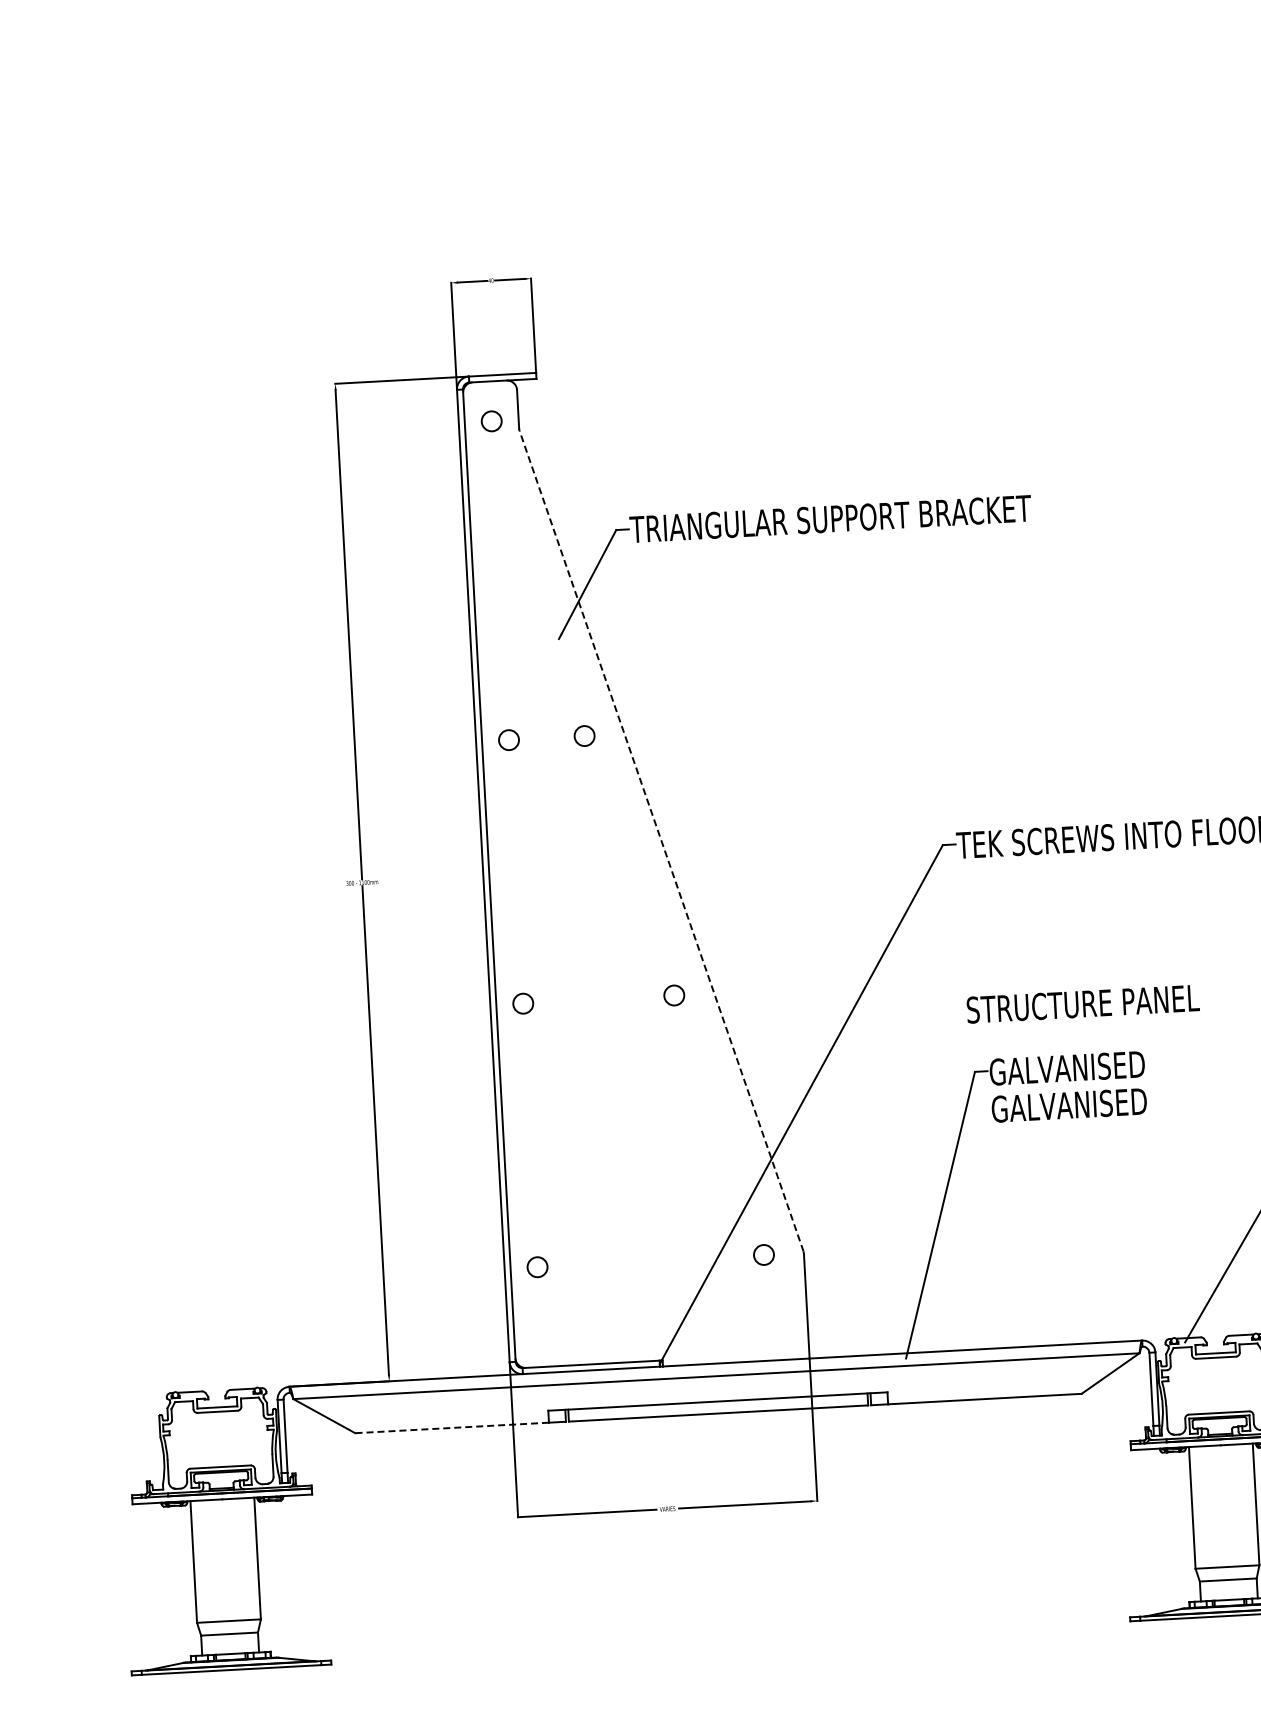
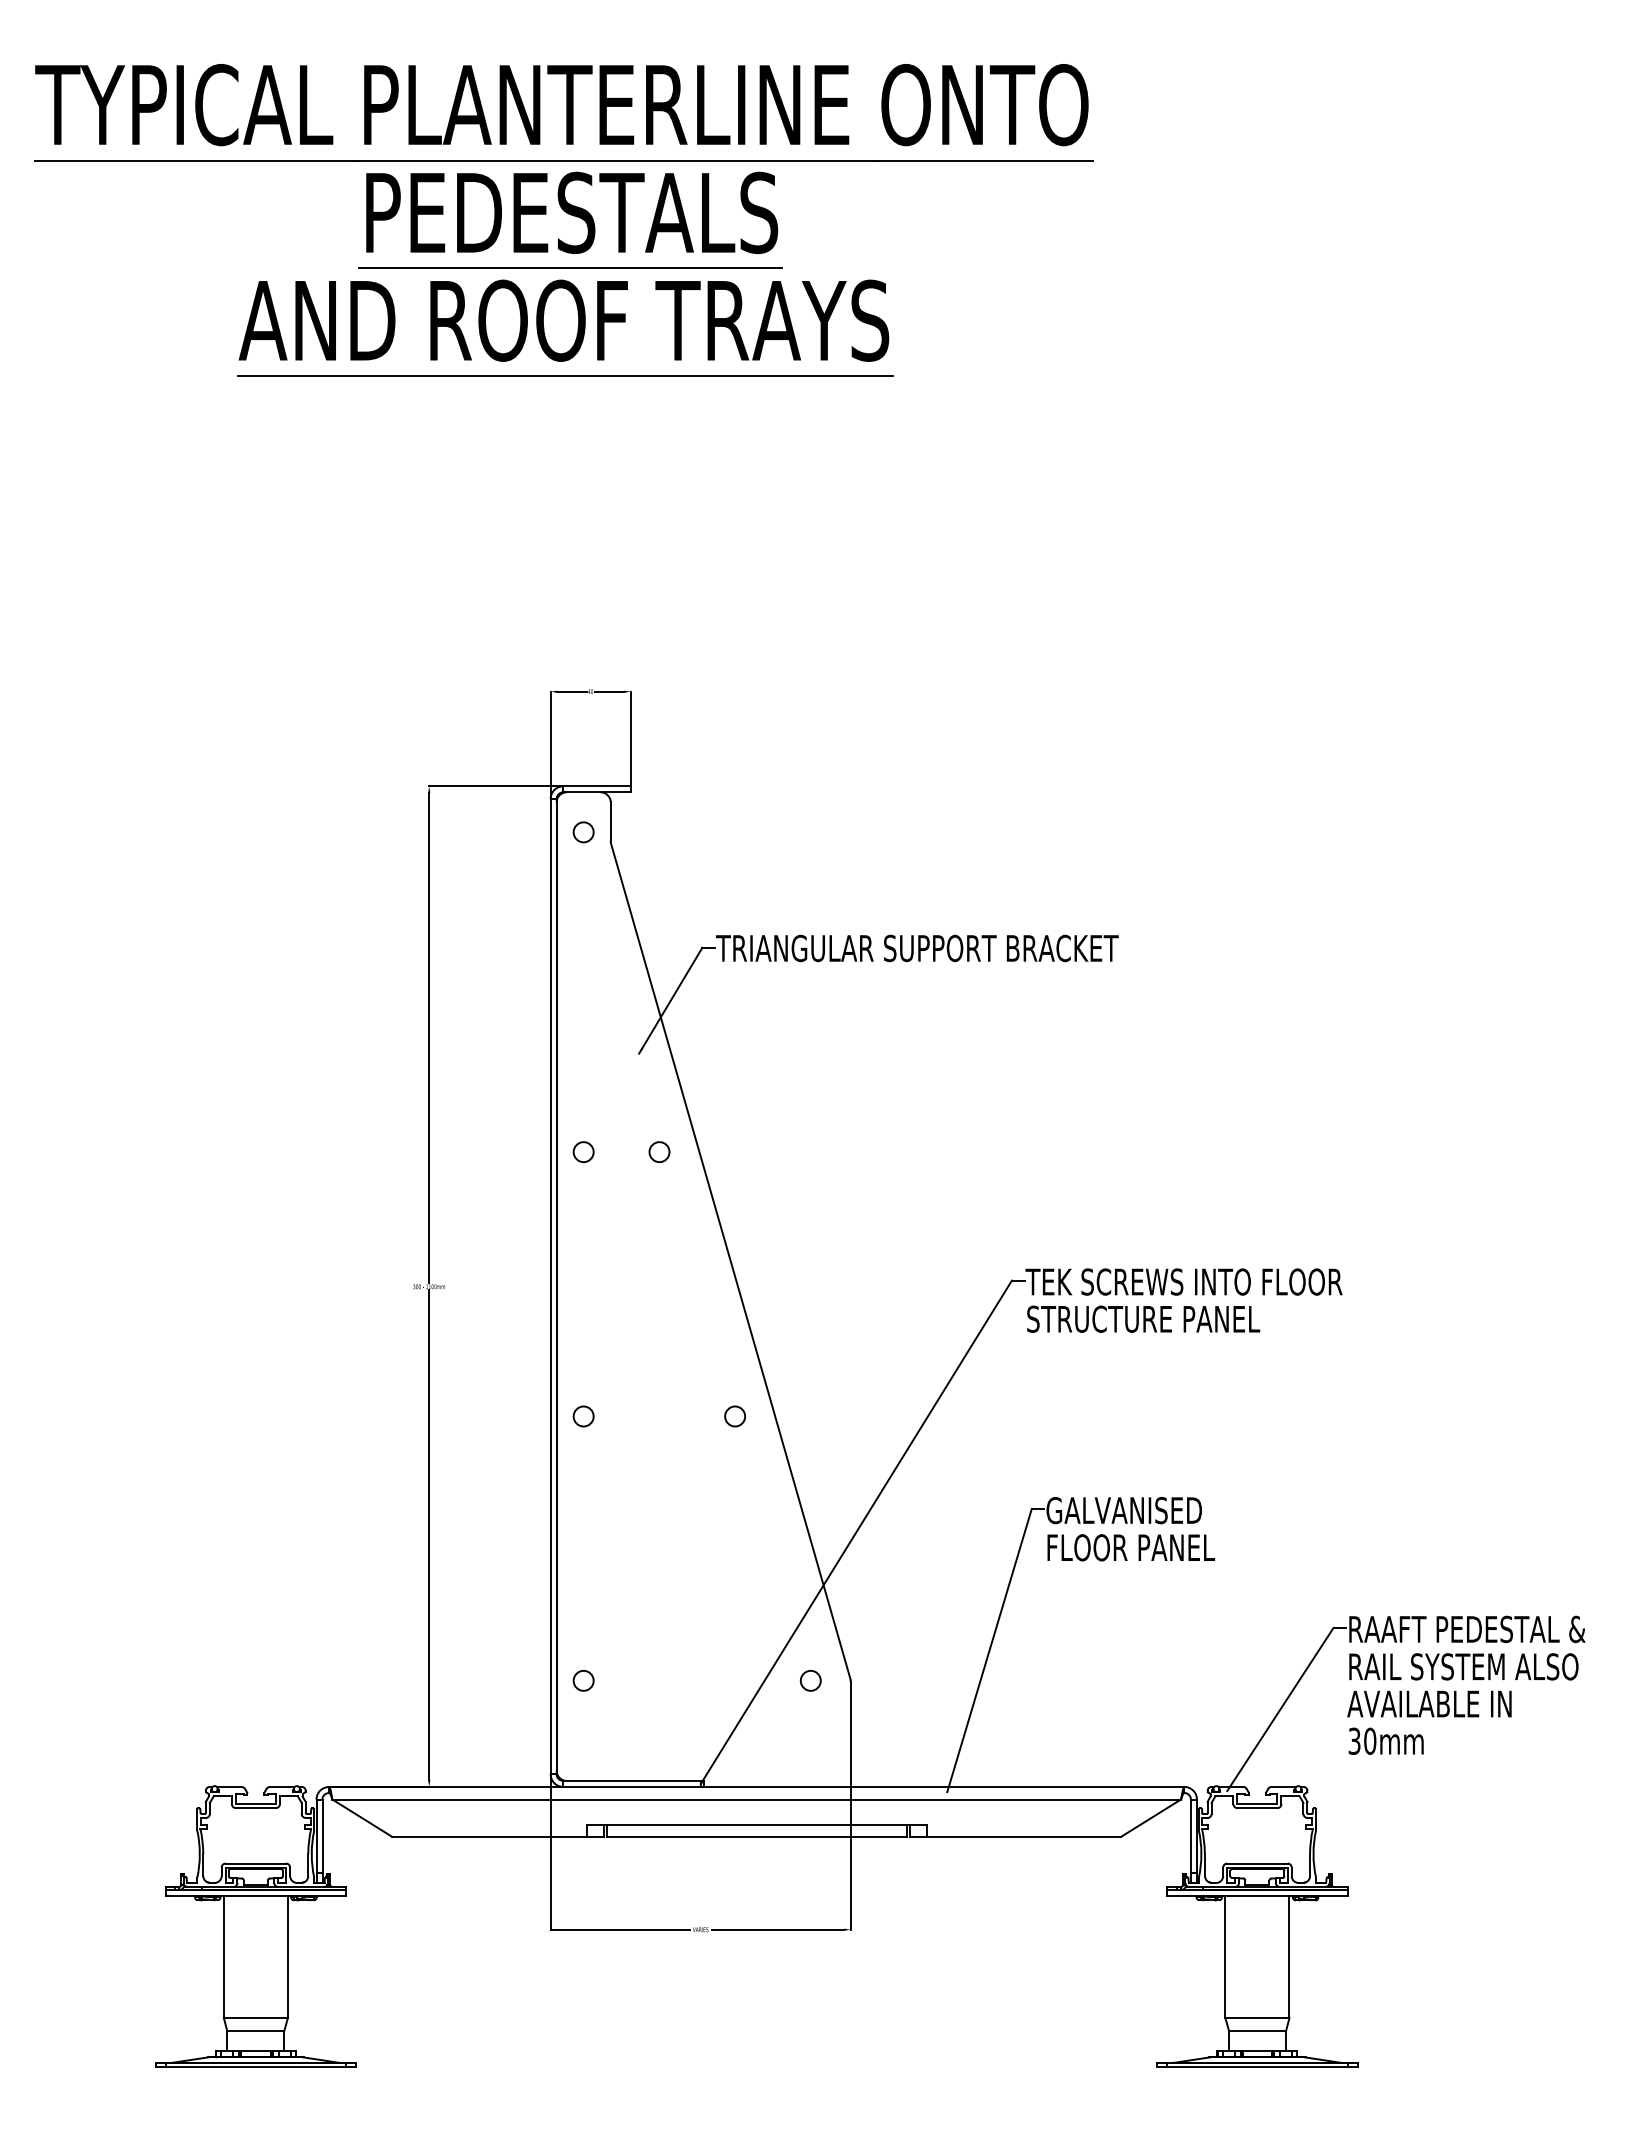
line: (661, 841) -> (730, 1261), dashed -> solid
text: (1083, 1003) -> (1143, 1318), moved
text: (1075, 1104) -> (1130, 1547), GALVANISED -> FLOOR PANEL
line: (452, 1427) -> (489, 1836), dashed -> solid

